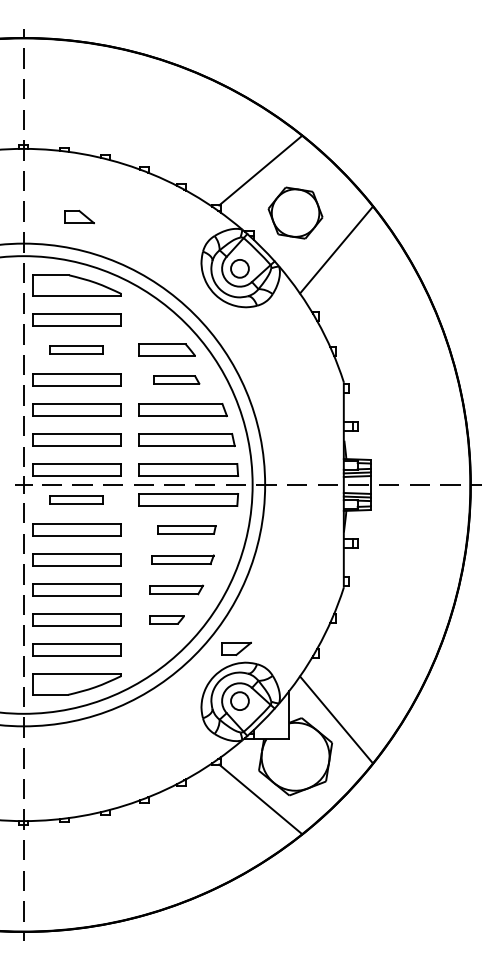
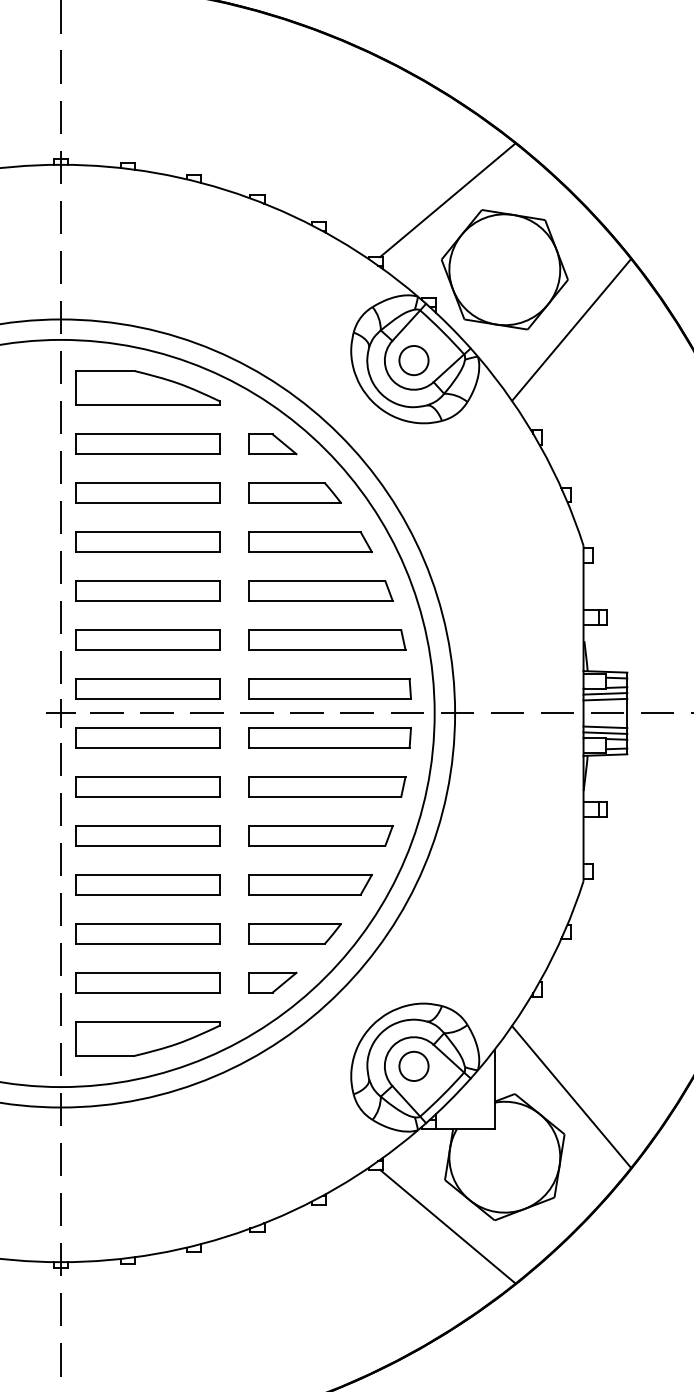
part: (295, 212) -> (504, 268), size x1.43
part: (79, 217) -> (272, 444), moved
part: (76, 349) -> (147, 492), size x1.67
part: (176, 379) -> (310, 541), size x1.67
part: (76, 499) -> (147, 737), size x1.67
part: (186, 529) -> (326, 786), size x1.67
part: (182, 559) -> (320, 835), size x1.43
part: (176, 589) -> (310, 884), size x1.43
part: (166, 619) -> (294, 933), size x1.67
part: (236, 648) -> (272, 982), moved

